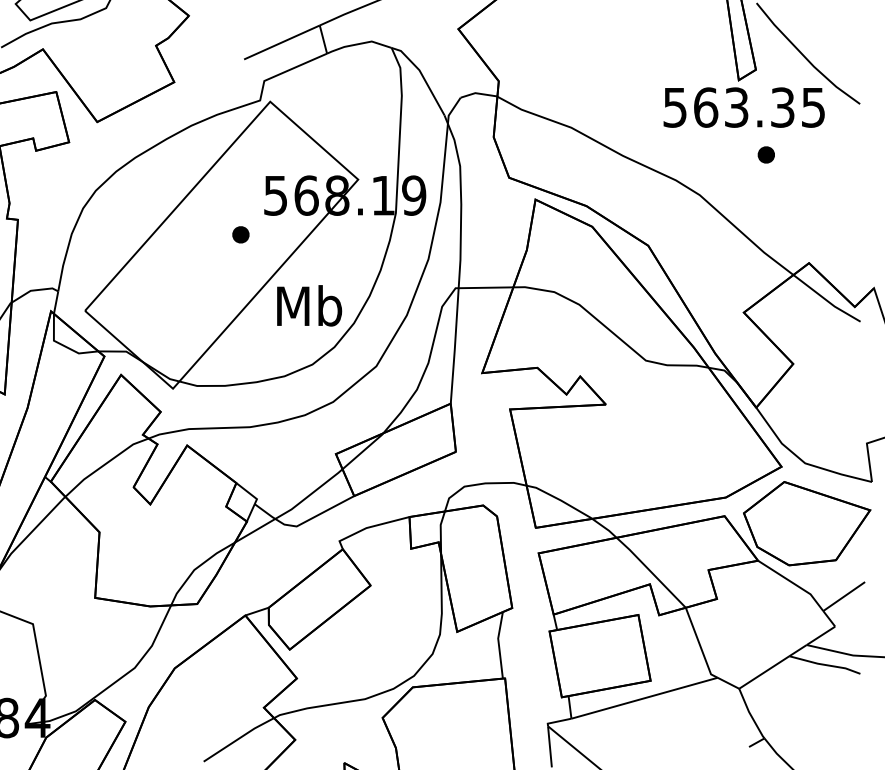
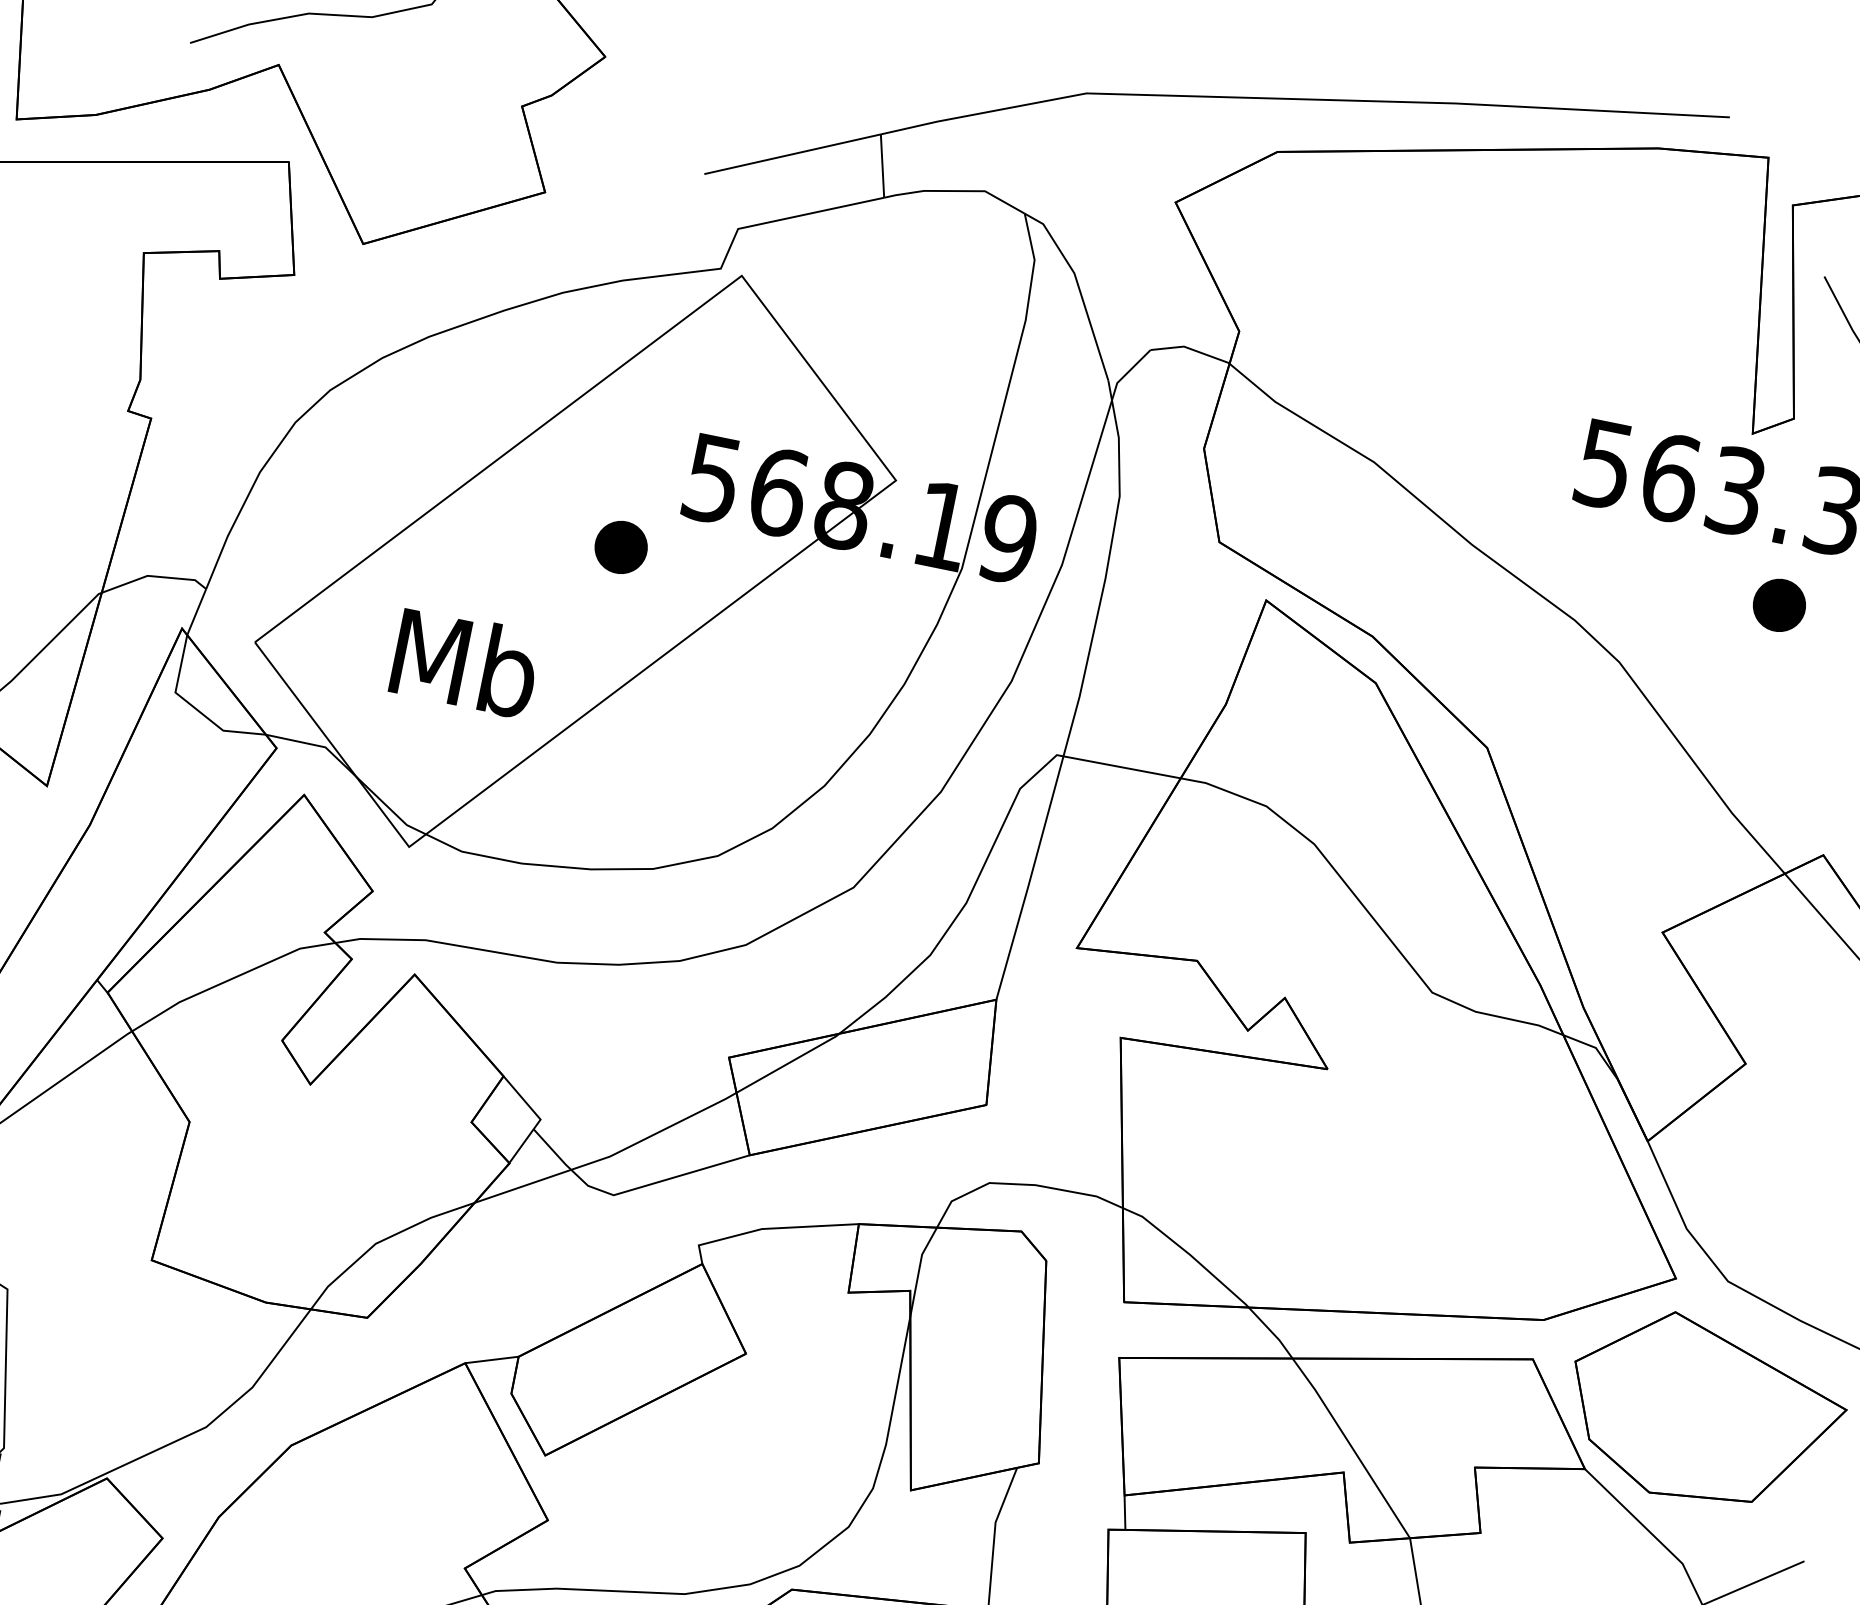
part: (765, 154) -> (1777, 603), size x1.4
part: (240, 234) -> (620, 546), size x1.4
text: (309, 305) -> (465, 662), moved

